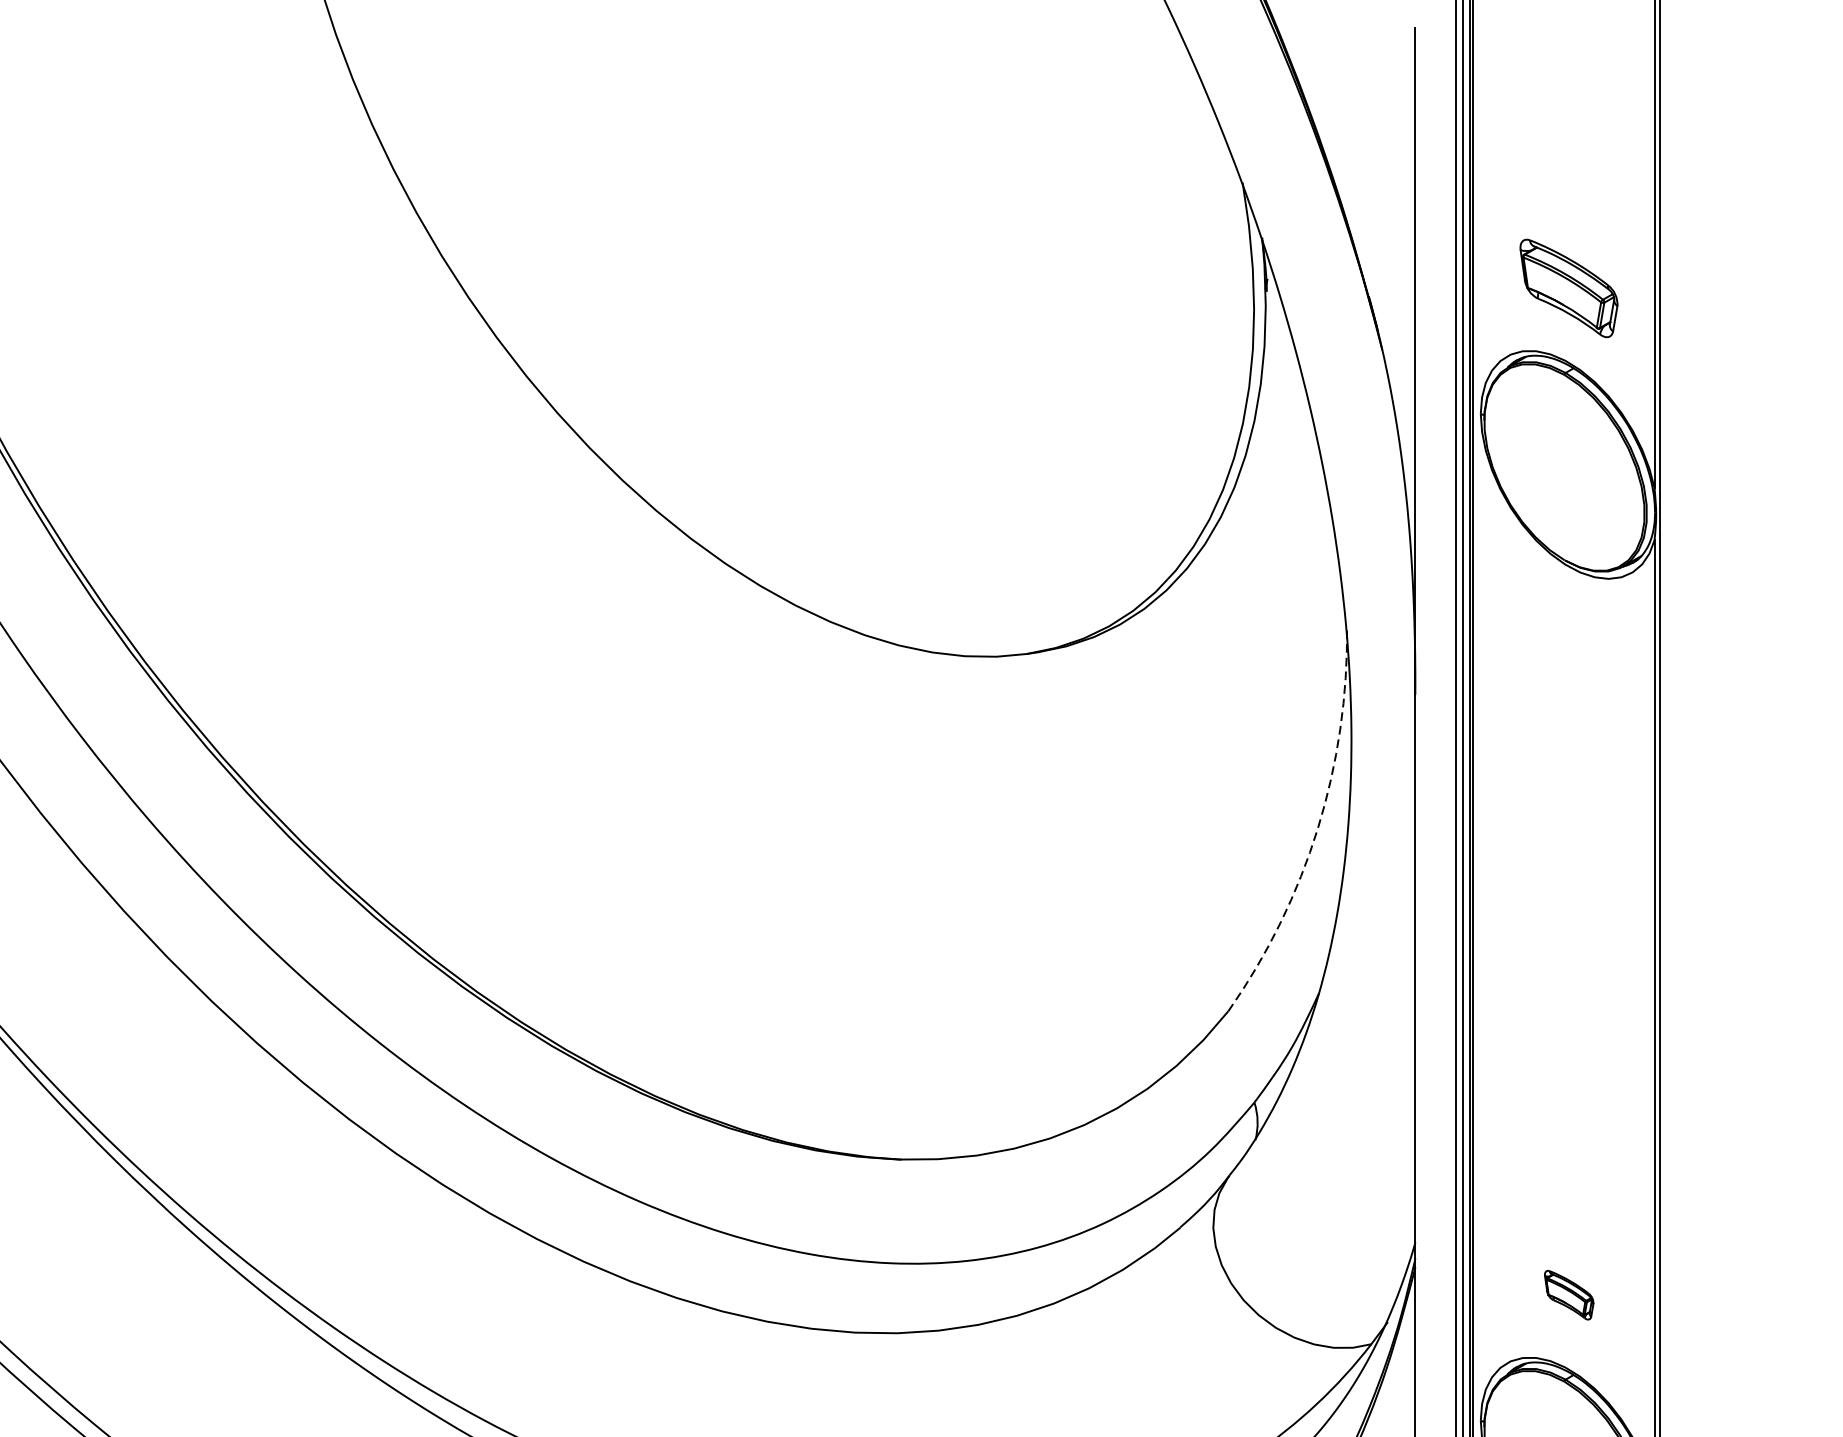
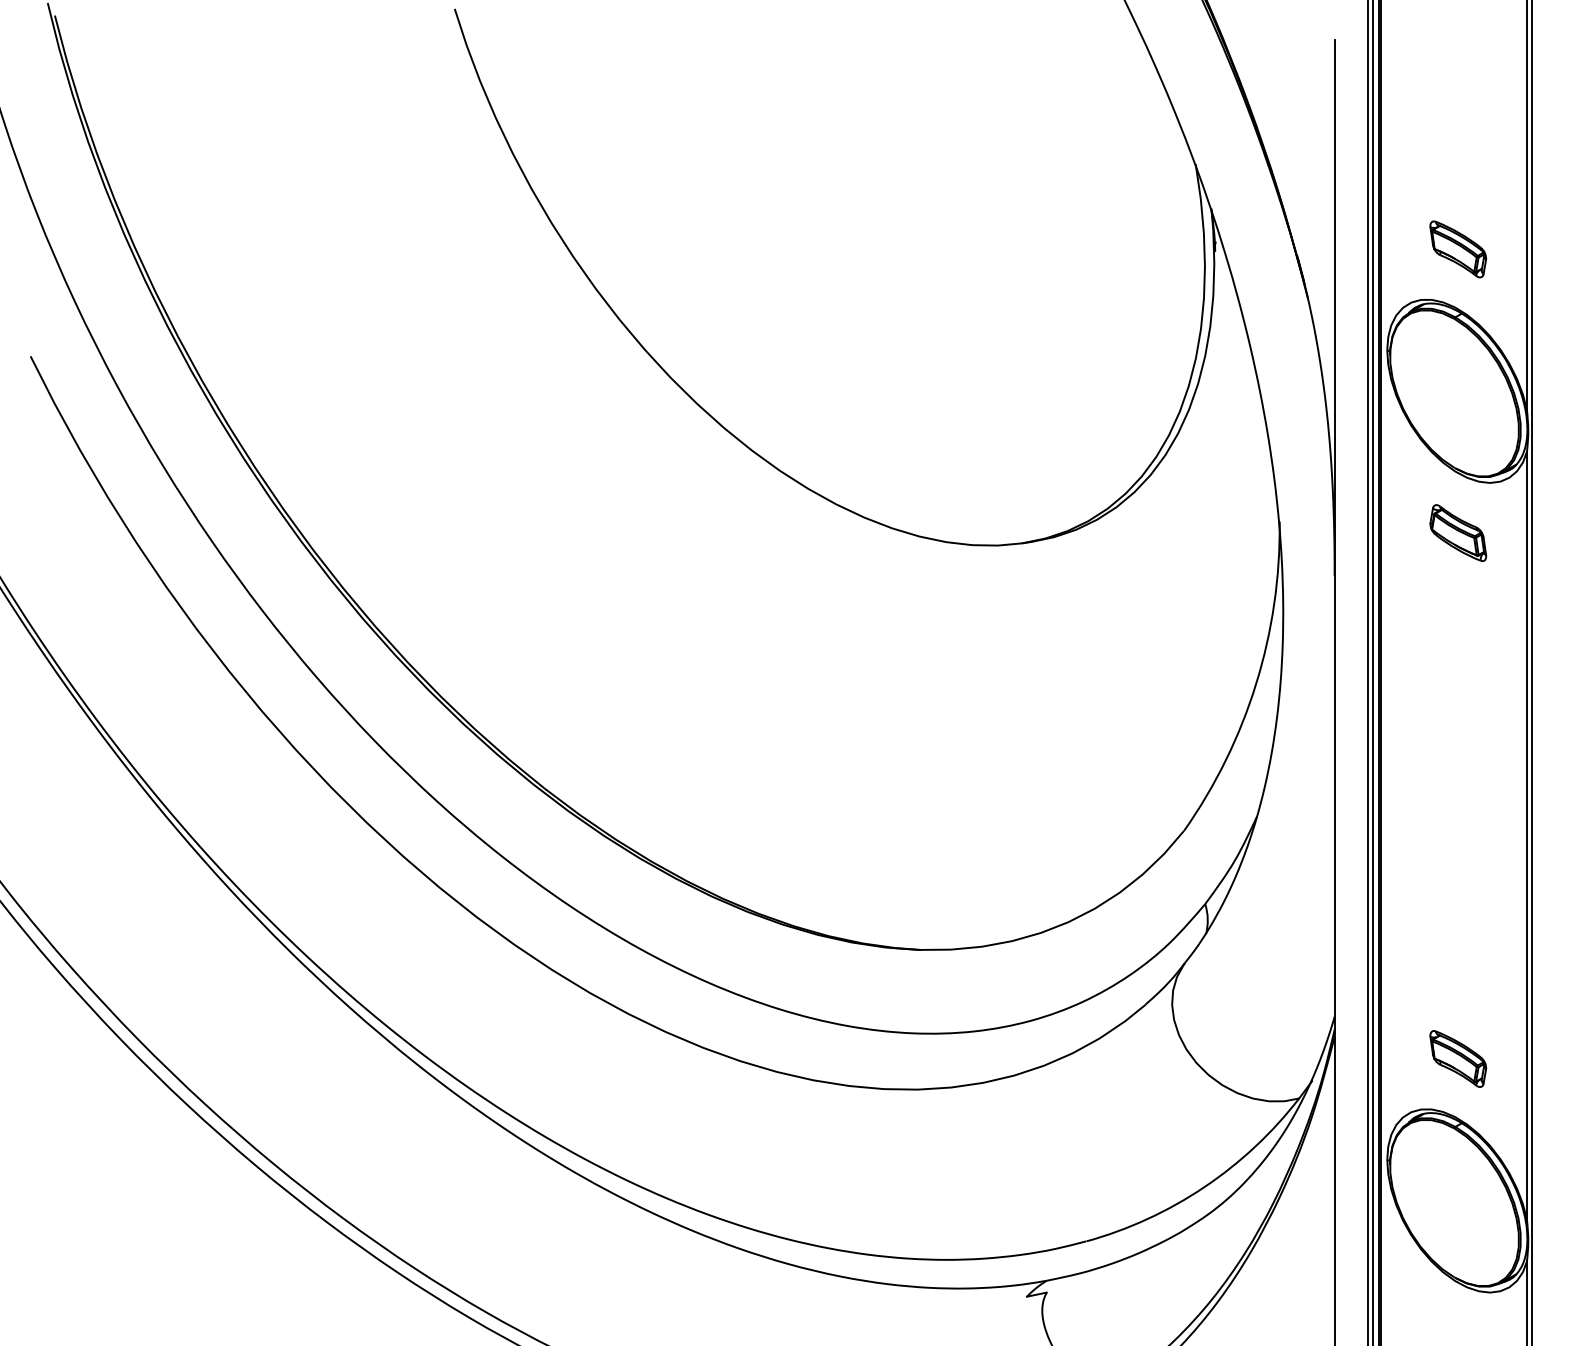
part: (1569, 288) -> (1458, 249), size x0.71
part: (1569, 640) -> (1458, 532), added
arc: (1318, 828) -> (1256, 683), dashed -> solid
part: (1569, 1294) -> (1458, 1058), size x1.43

